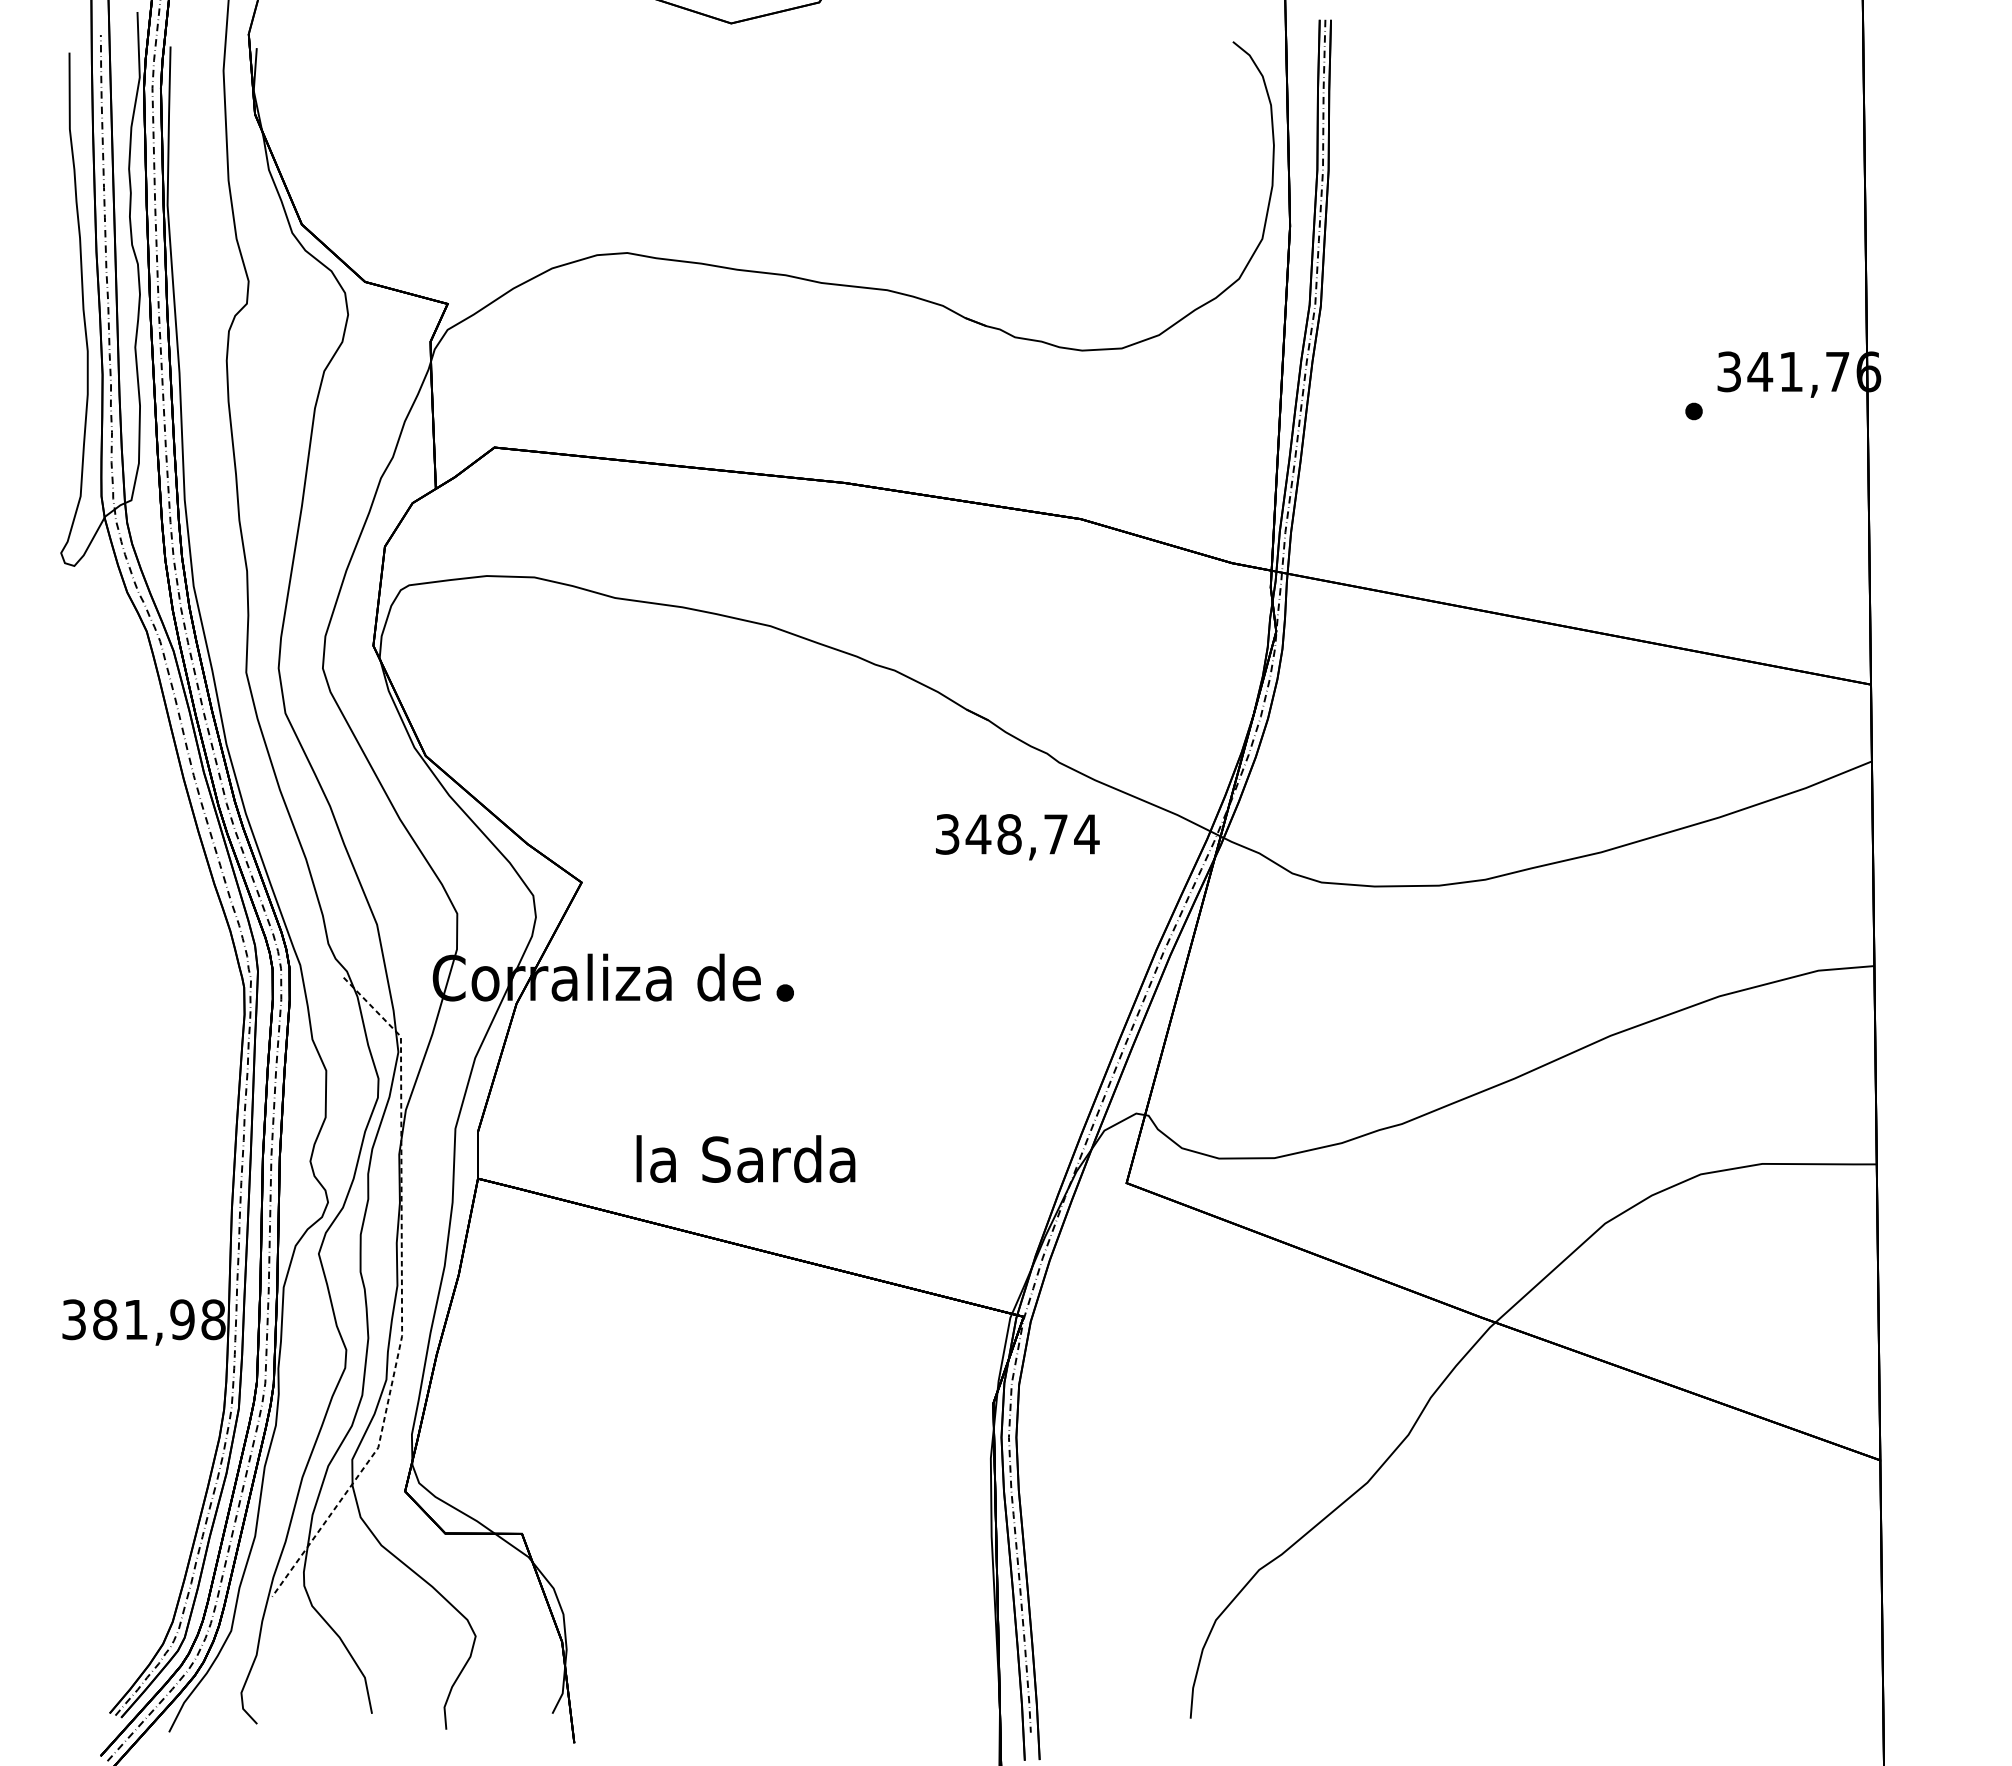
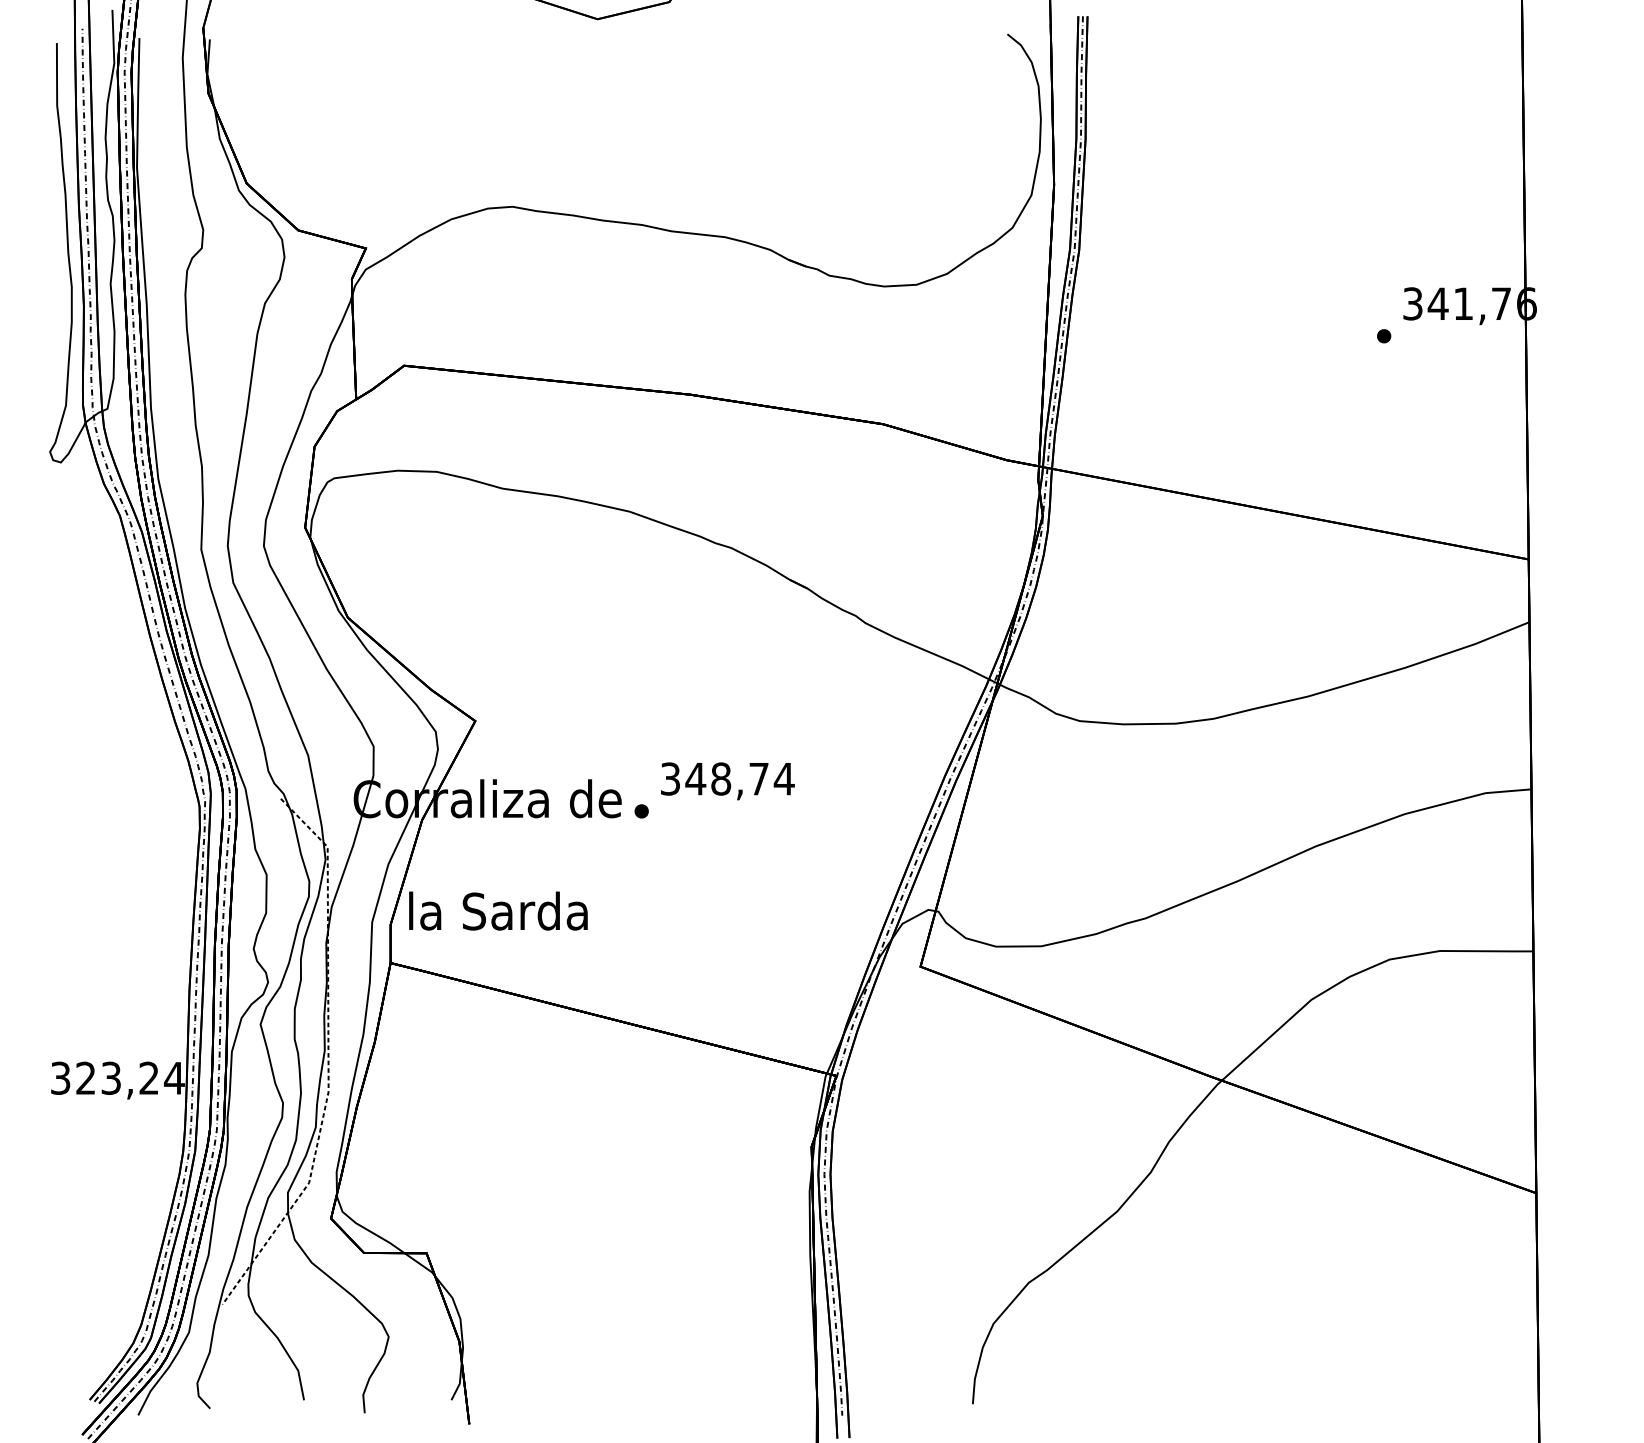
text: (1017, 837) -> (727, 781), moved
text: (745, 1158) -> (498, 910), moved
text: (159, 1319) -> (130, 1078), 381,98 -> 323,24

